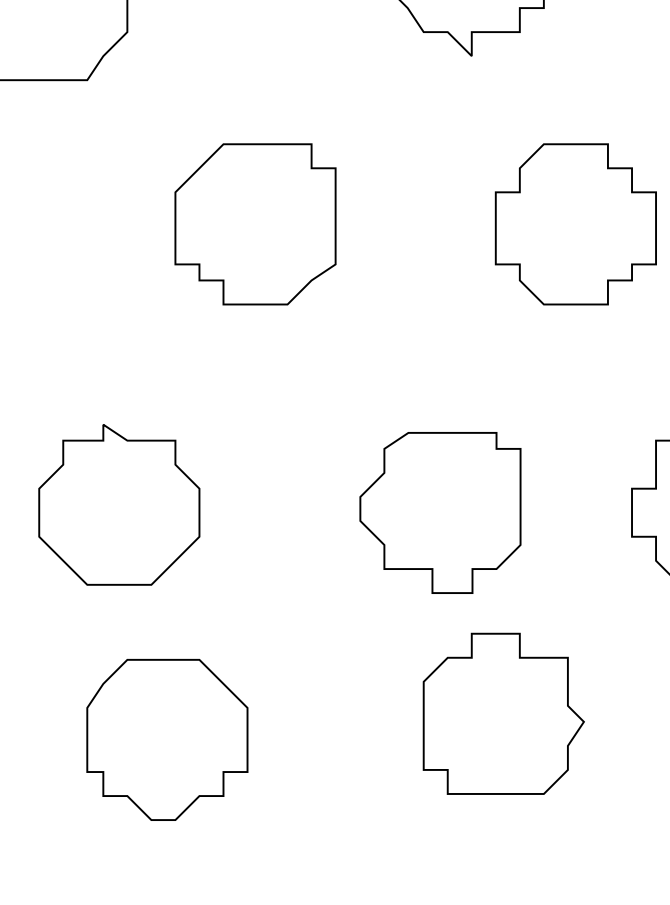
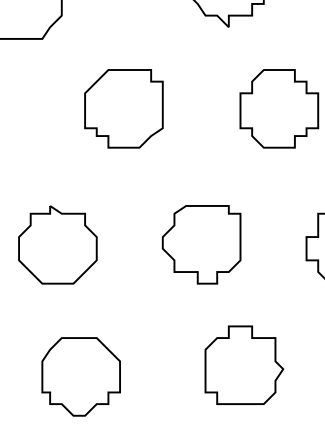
part: (440, 512) -> (201, 244), moved
part: (504, 712) -> (244, 364), moved
part: (165, 739) -> (80, 376), moved

